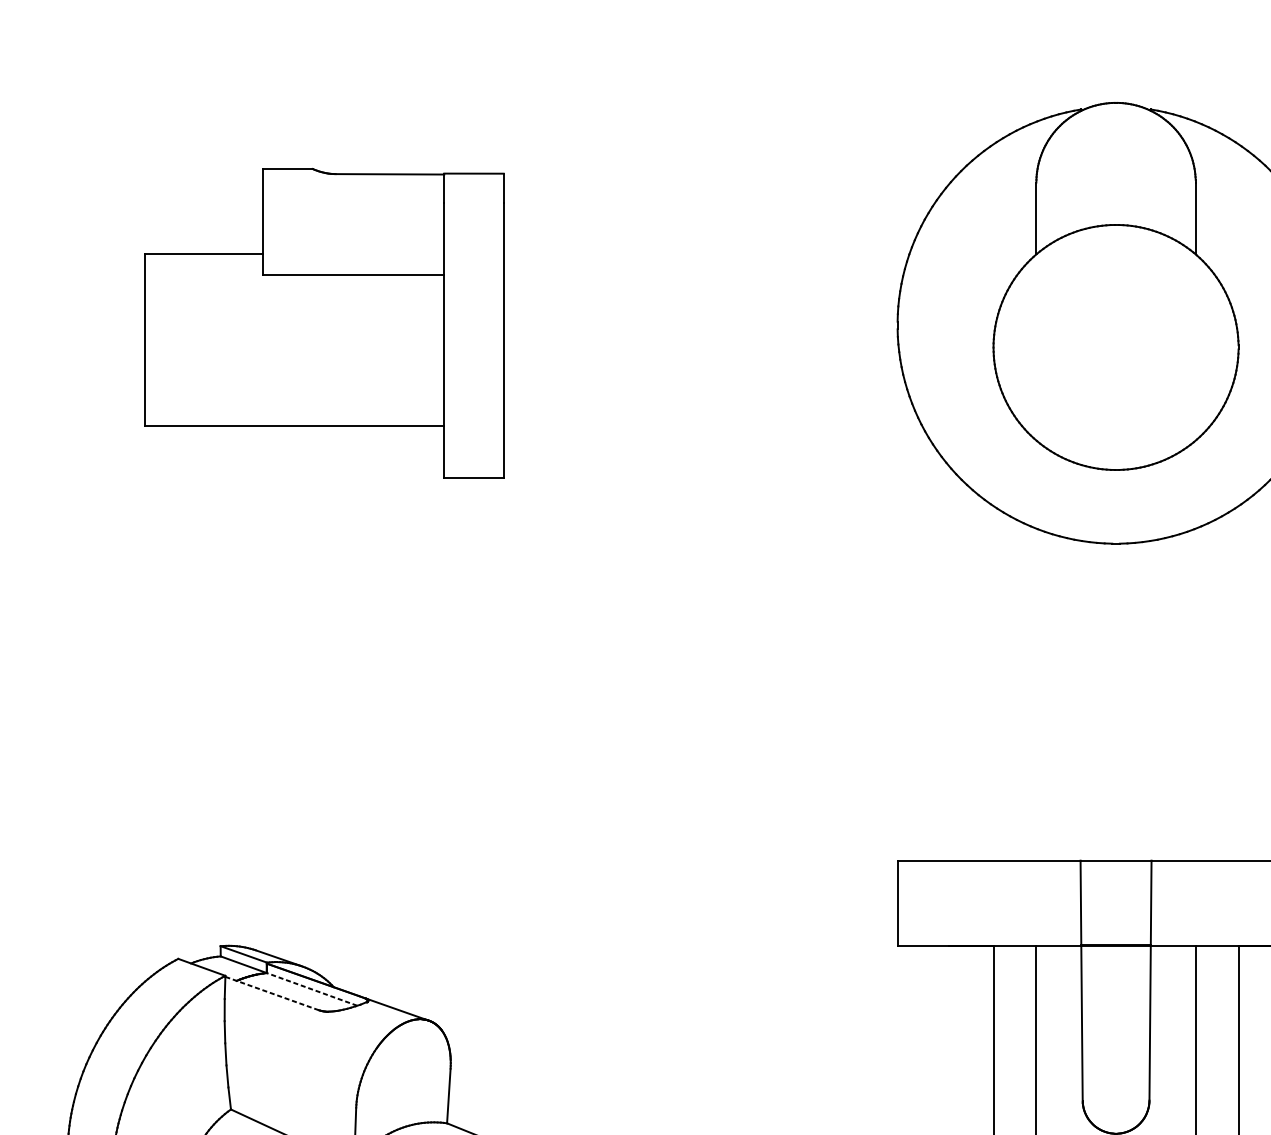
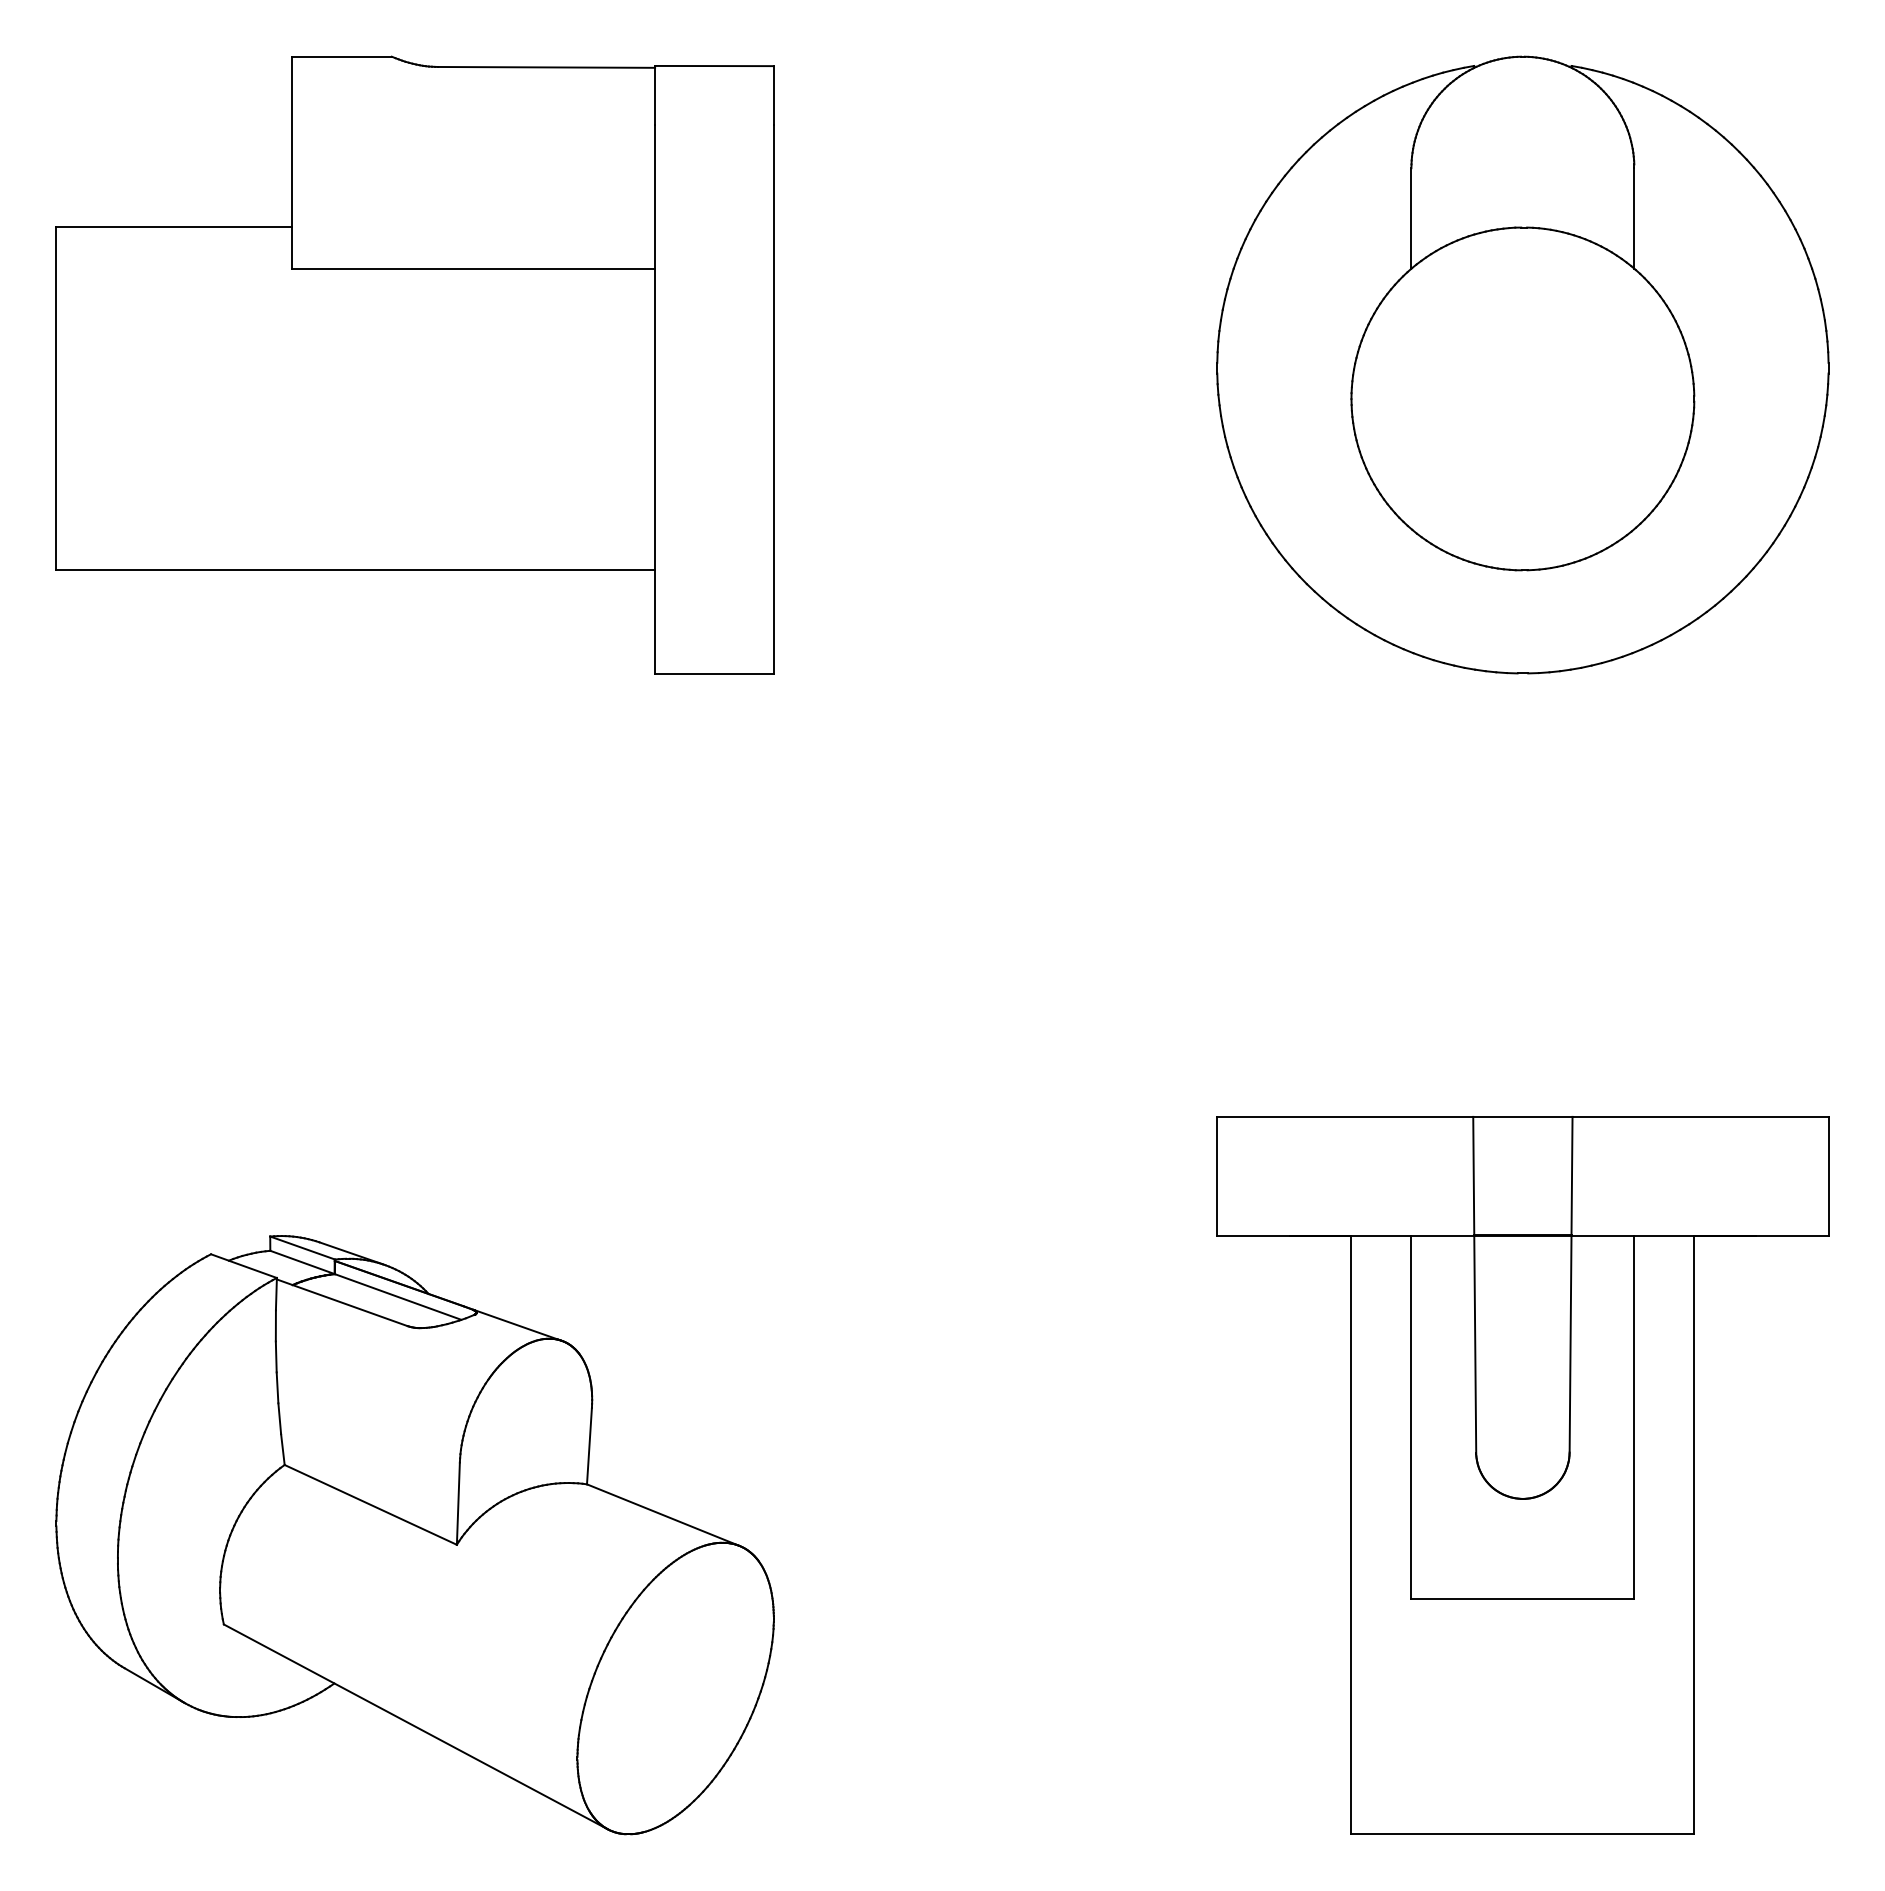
part: (323, 322) -> (414, 364), size x1.43
line: (311, 989) -> (397, 1296), dashed -> solid
line: (272, 993) -> (342, 1302), dashed -> solid

